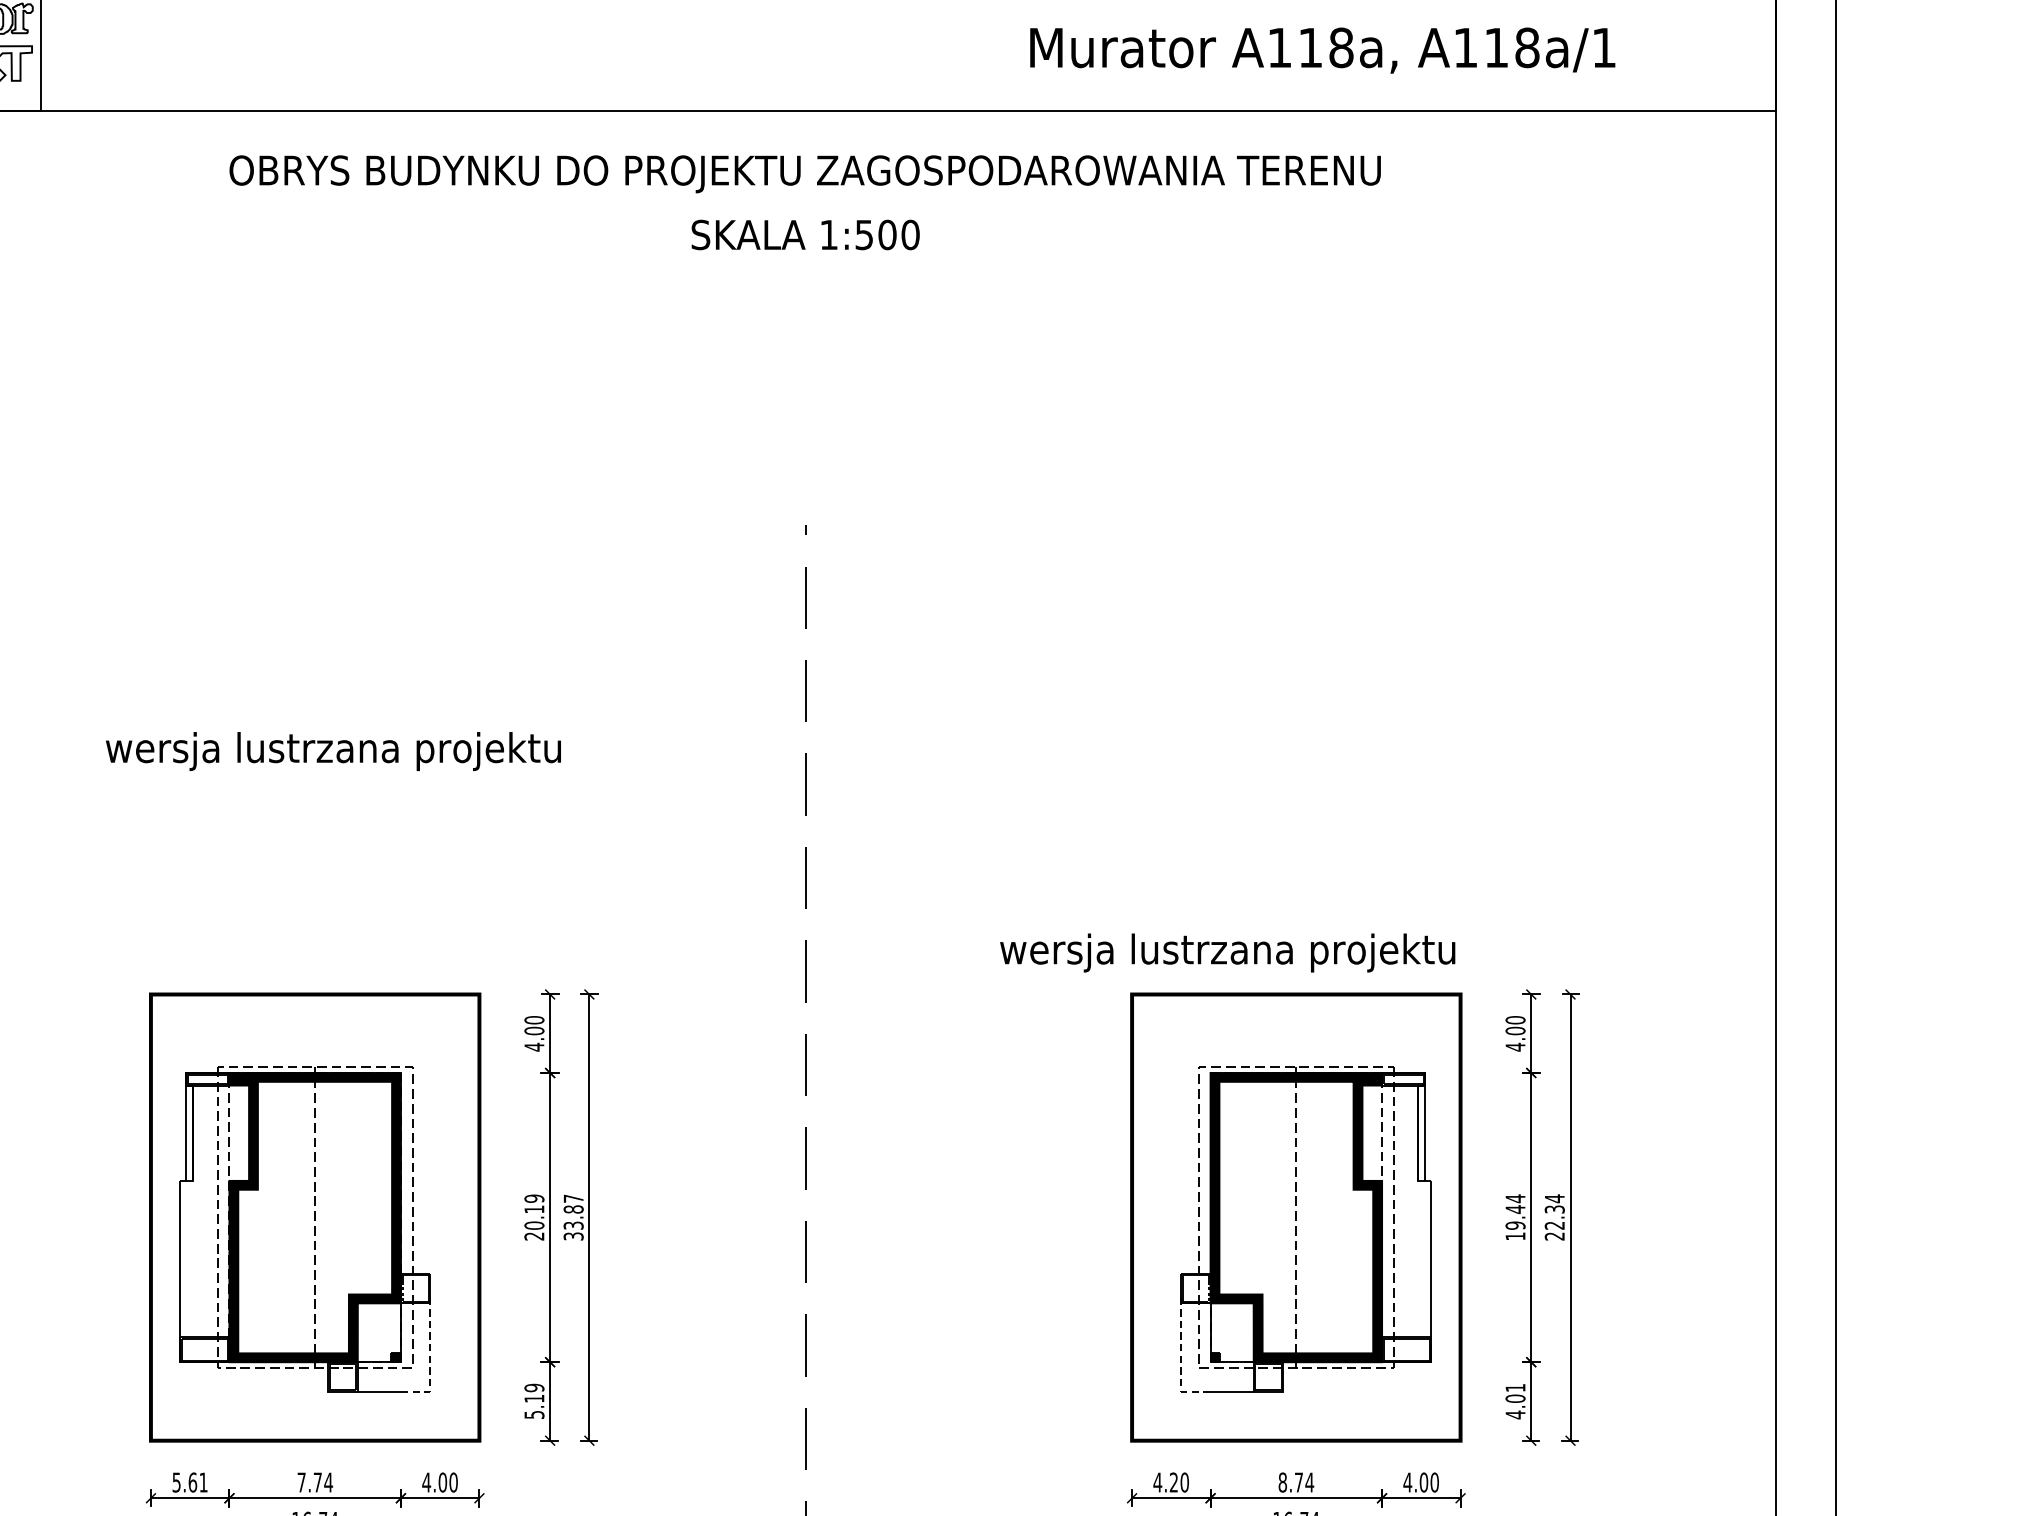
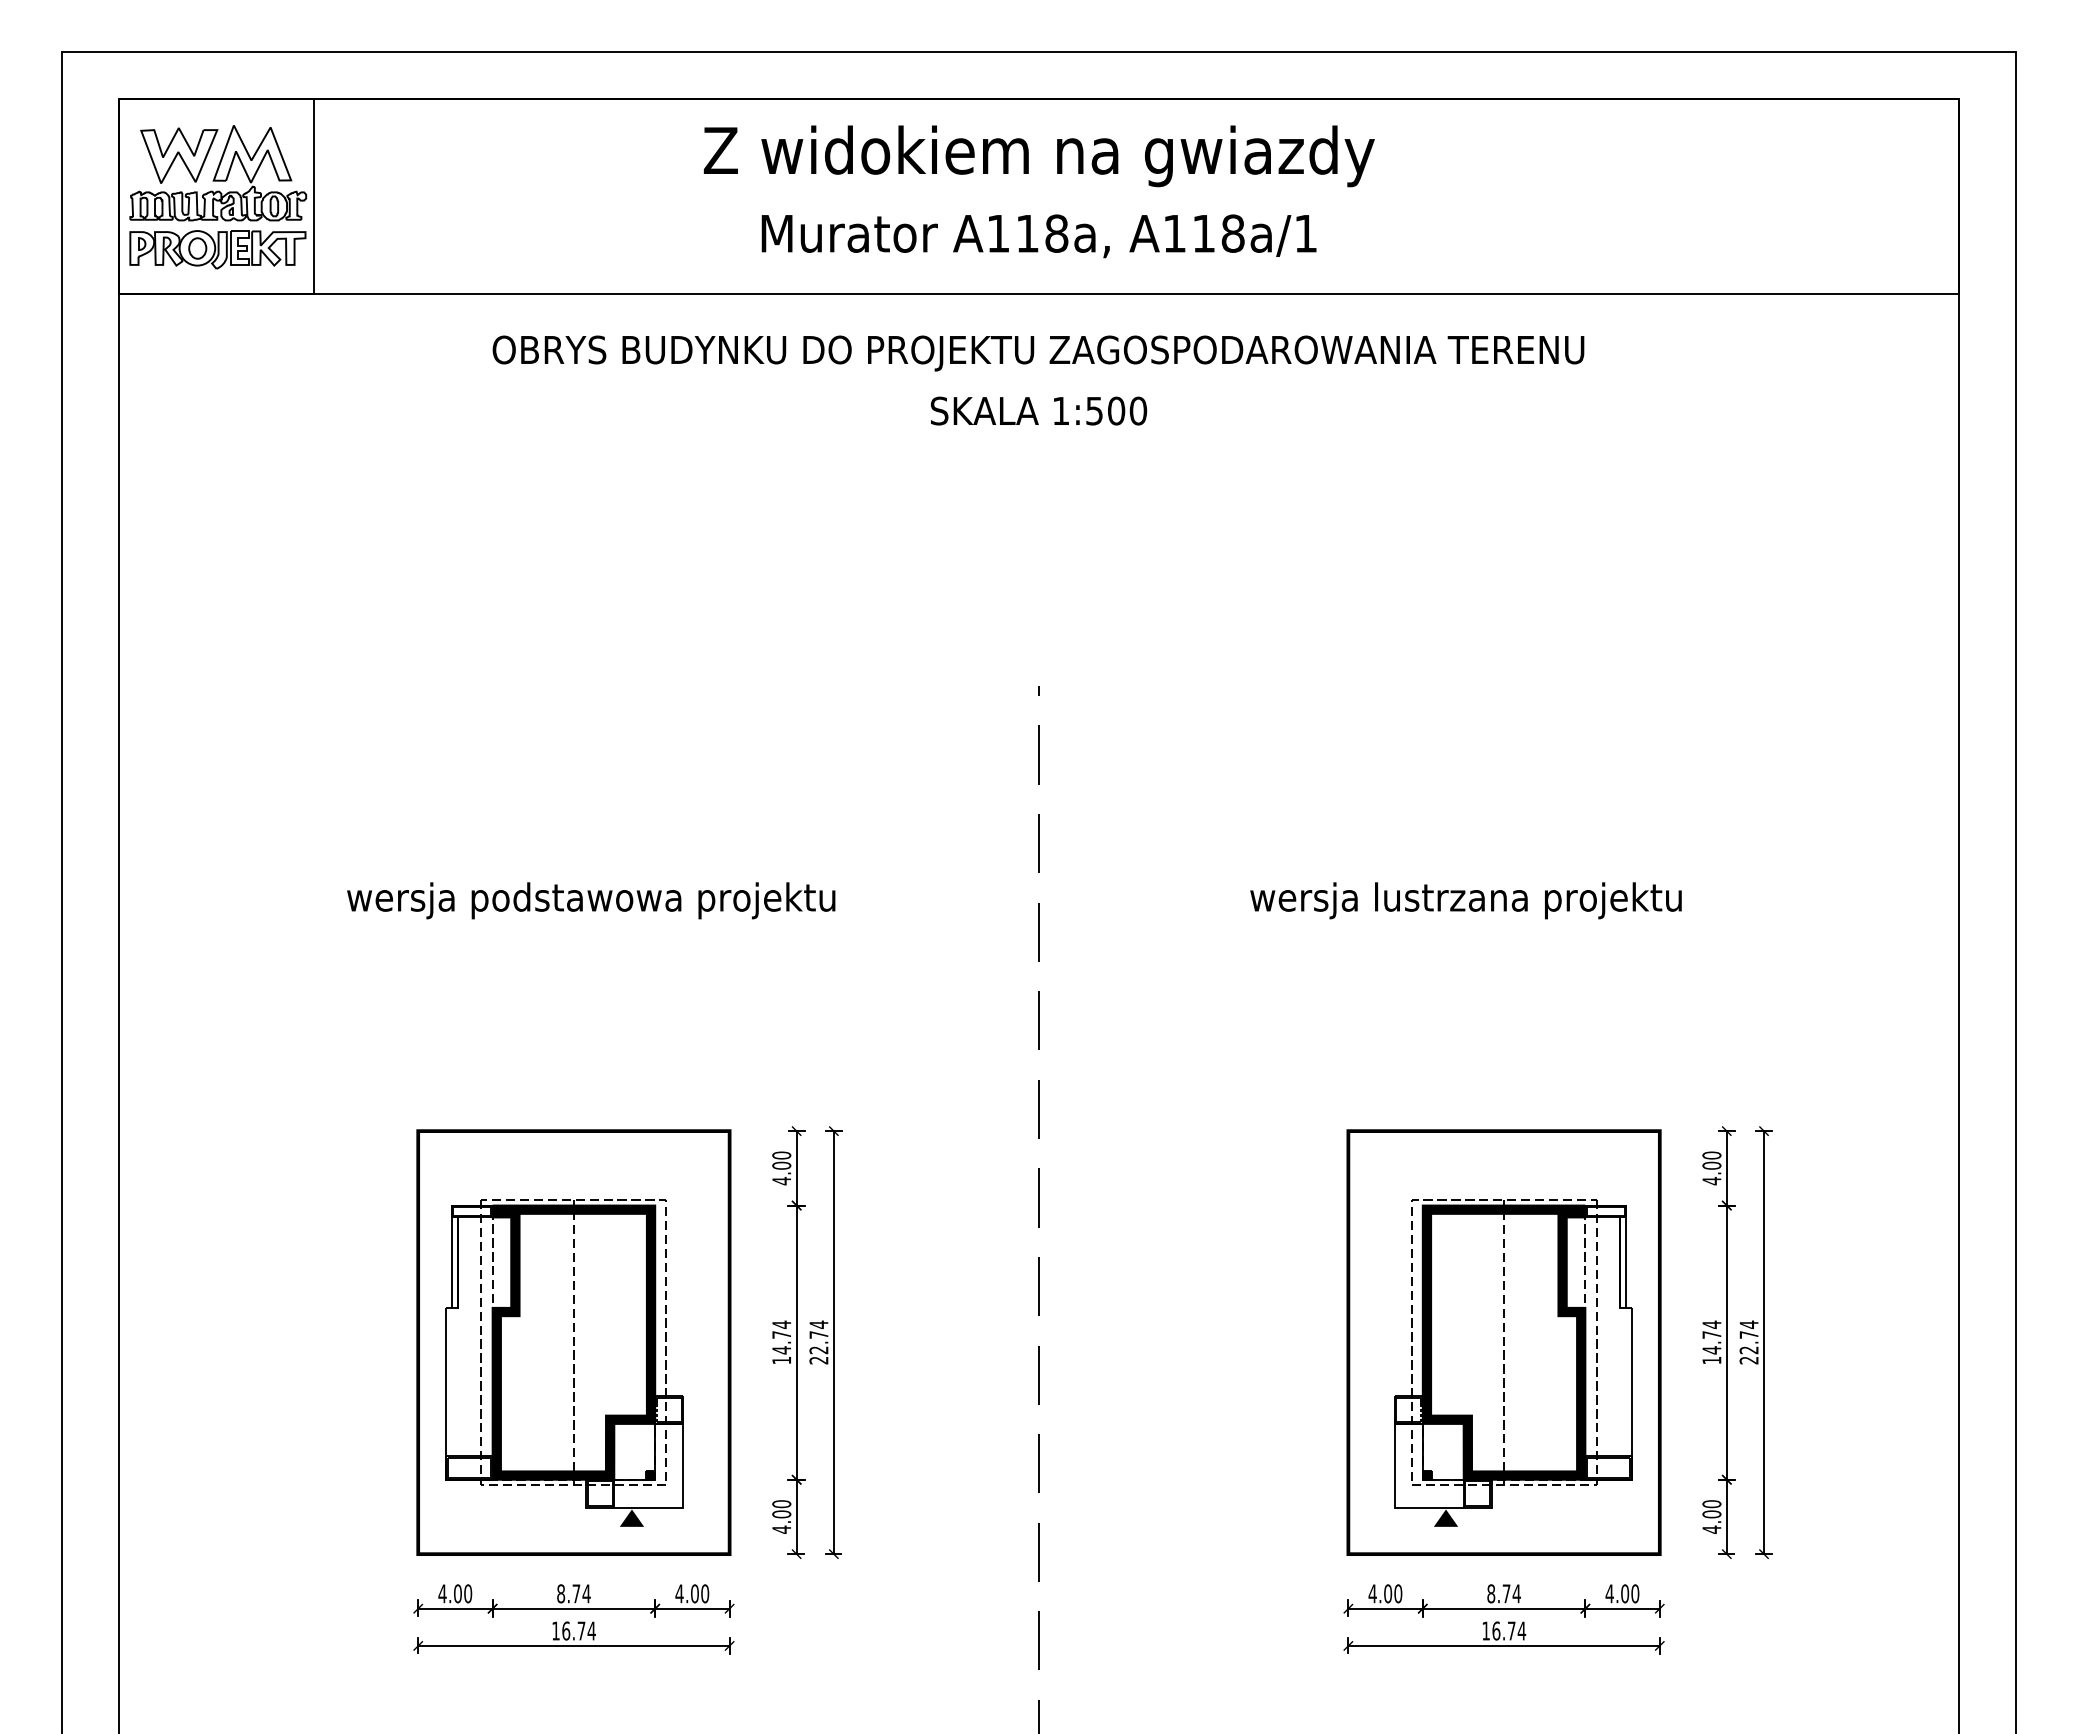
text: (1322, 50) -> (1038, 236), moved
text: (333, 751) -> (591, 900), wersja lustrzana projektu -> wersja podstawowa projektu
text: (1227, 952) -> (1465, 900), moved
text: (1554, 1209) -> (1748, 1334), 22.34 -> 22.74
text: (534, 1217) -> (781, 1342), 20.19 -> 14.74
text: (573, 1217) -> (818, 1342), 33.87 -> 22.74
text: (1515, 1217) -> (1711, 1342), 19.44 -> 14.74
line: (430, 1358) -> (683, 1476), dashed -> solid
line: (1180, 1358) -> (1394, 1476), dashed -> solid
text: (1515, 1388) -> (1711, 1504), 4.01 -> 4.00
text: (534, 1400) -> (781, 1516), 5.19 -> 4.00
fill: (375, 1402) -> (631, 1517), added
fill: (1234, 1402) -> (1445, 1517), added
text: (190, 1482) -> (455, 1593), 5.61 -> 4.00
text: (302, 1482) -> (561, 1593), 7.74 -> 8.74
text: (1174, 1482) -> (1388, 1593), 4.20 -> 4.00

